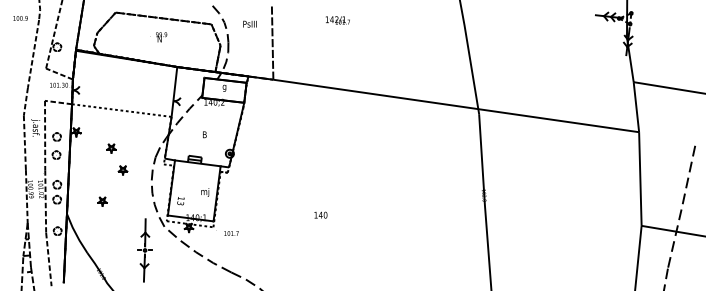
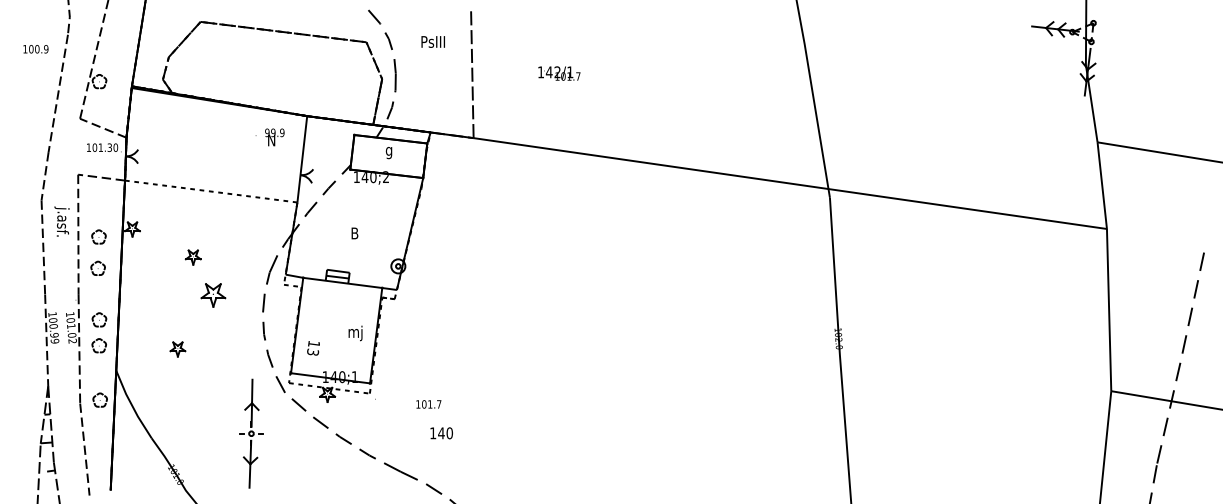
text: (20, 18) -> (35, 49), moved
text: (337, 20) -> (558, 73), moved
text: (158, 37) -> (269, 137), moved
part: (122, 170) -> (212, 295), size x1.6
text: (320, 214) -> (440, 432), moved
text: (231, 233) -> (428, 404), moved

